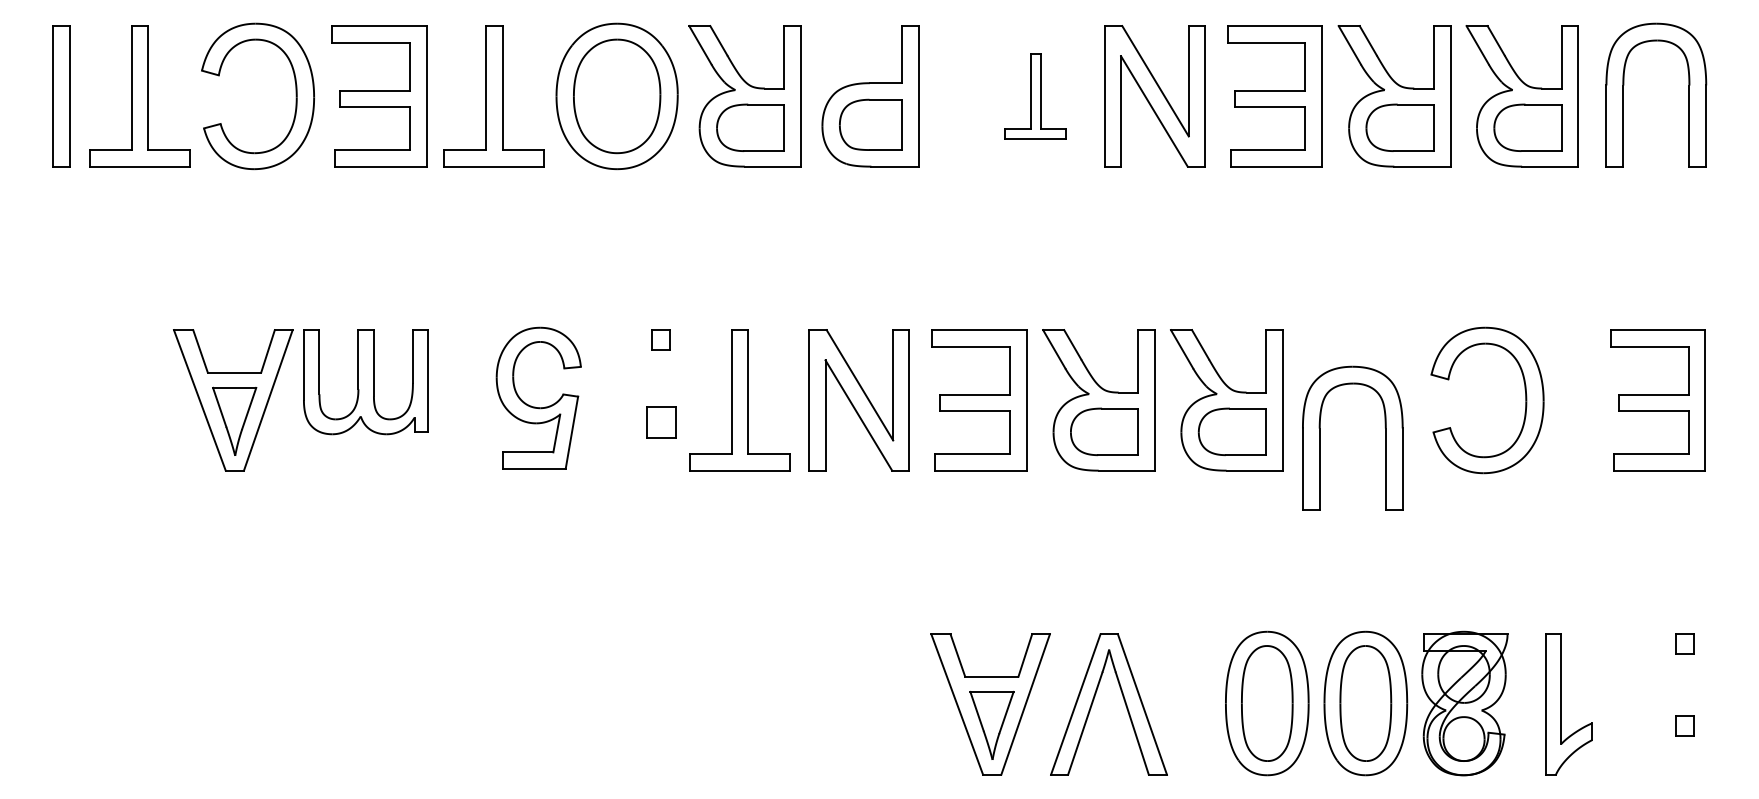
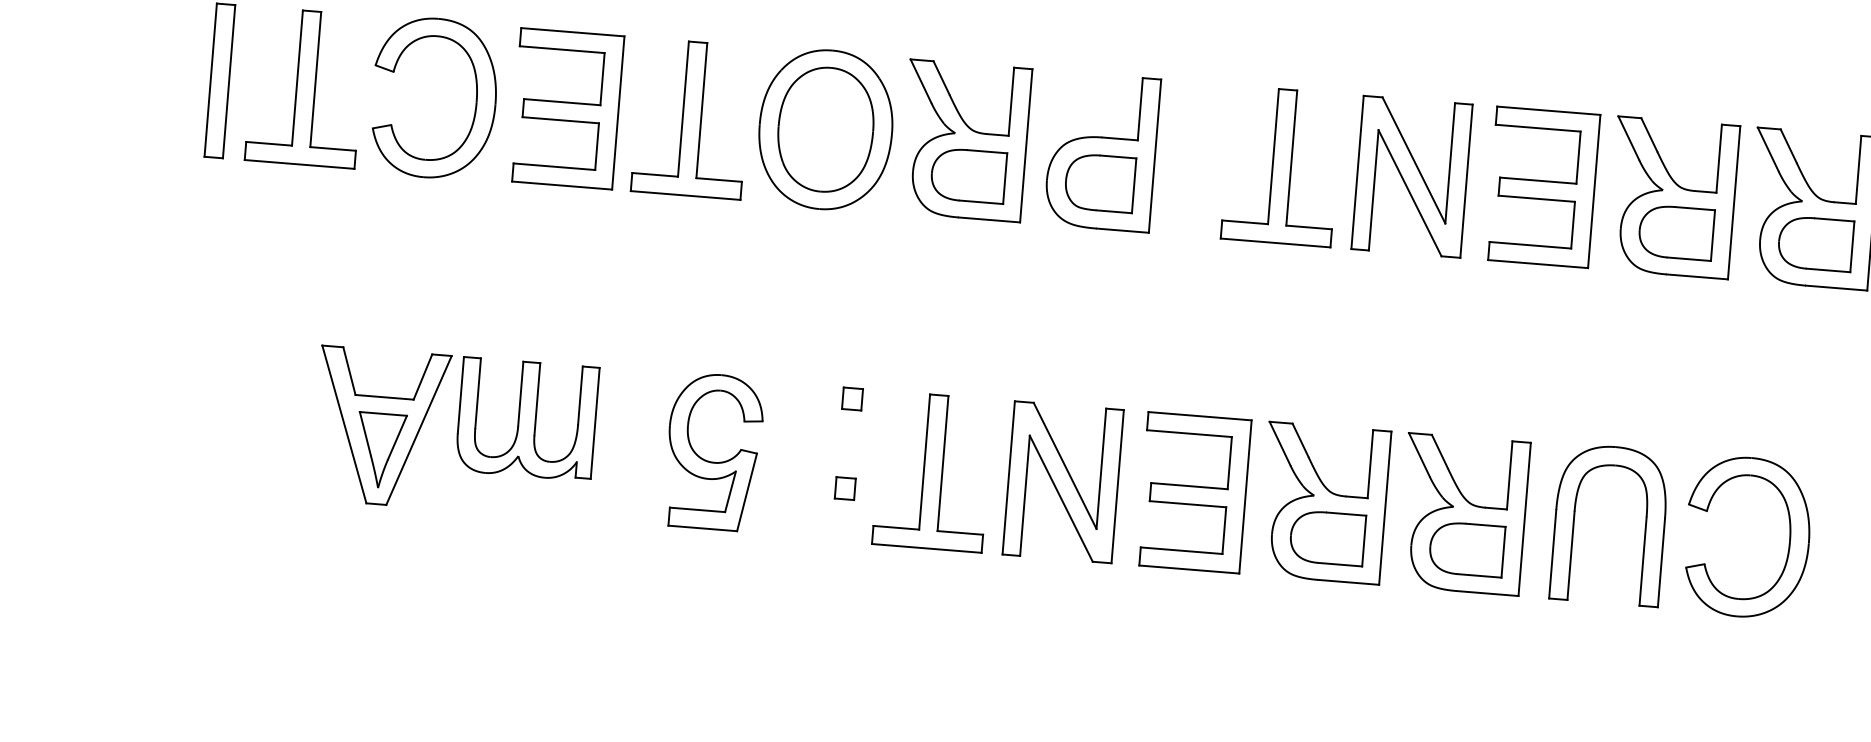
part: (1035, 96) -> (1281, 166), size x1.67
part: (660, 421) -> (844, 487), size x0.62
part: (1320, 437) -> (1574, 521), moved

